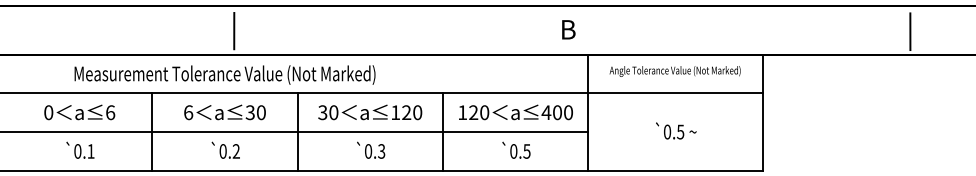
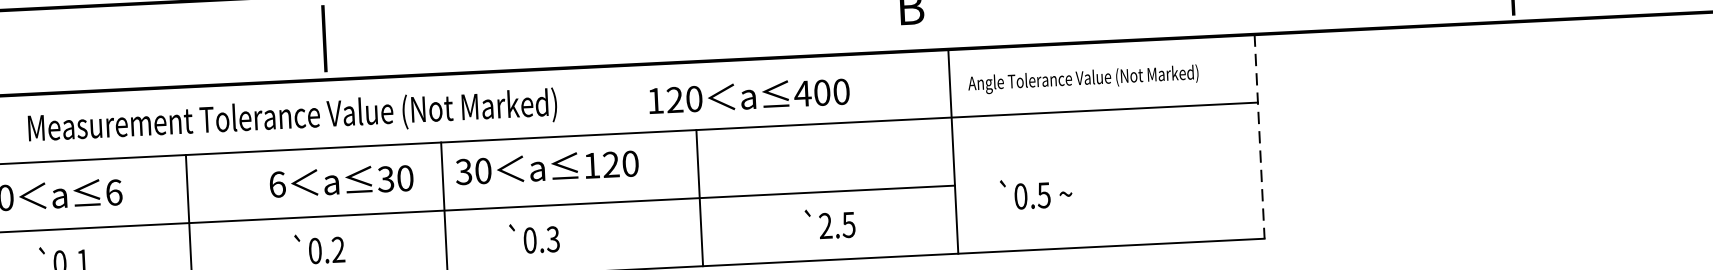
text: (674, 71) -> (1082, 79), moved
text: (224, 74) -> (291, 116), moved
text: (224, 112) -> (340, 181), moved
text: (370, 112) -> (547, 167), moved
text: (515, 112) -> (748, 96), moved
line: (762, 113) -> (1259, 138), solid -> dashed
text: (676, 130) -> (1036, 192), moved
text: (371, 149) -> (535, 236), moved
text: (513, 151) -> (825, 226), 0.5 -> 2.5

